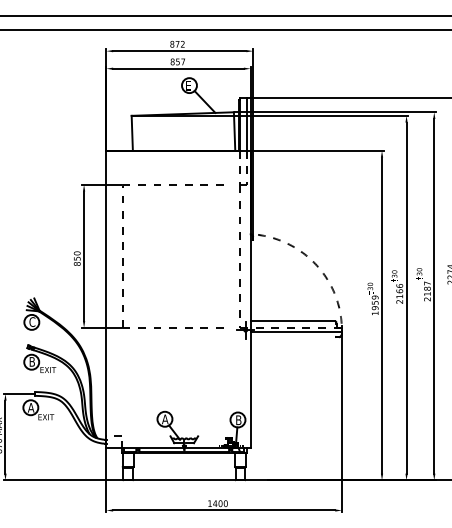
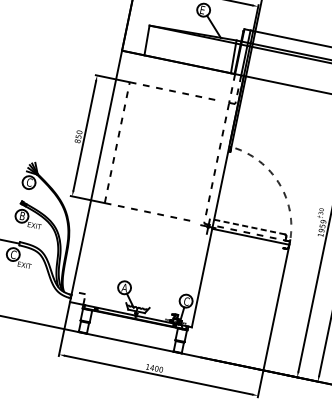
line: (292, 320) -> (249, 226), solid -> dashed
text: (30, 407) -> (13, 254), A -> C
text: (238, 420) -> (186, 301), B -> C

